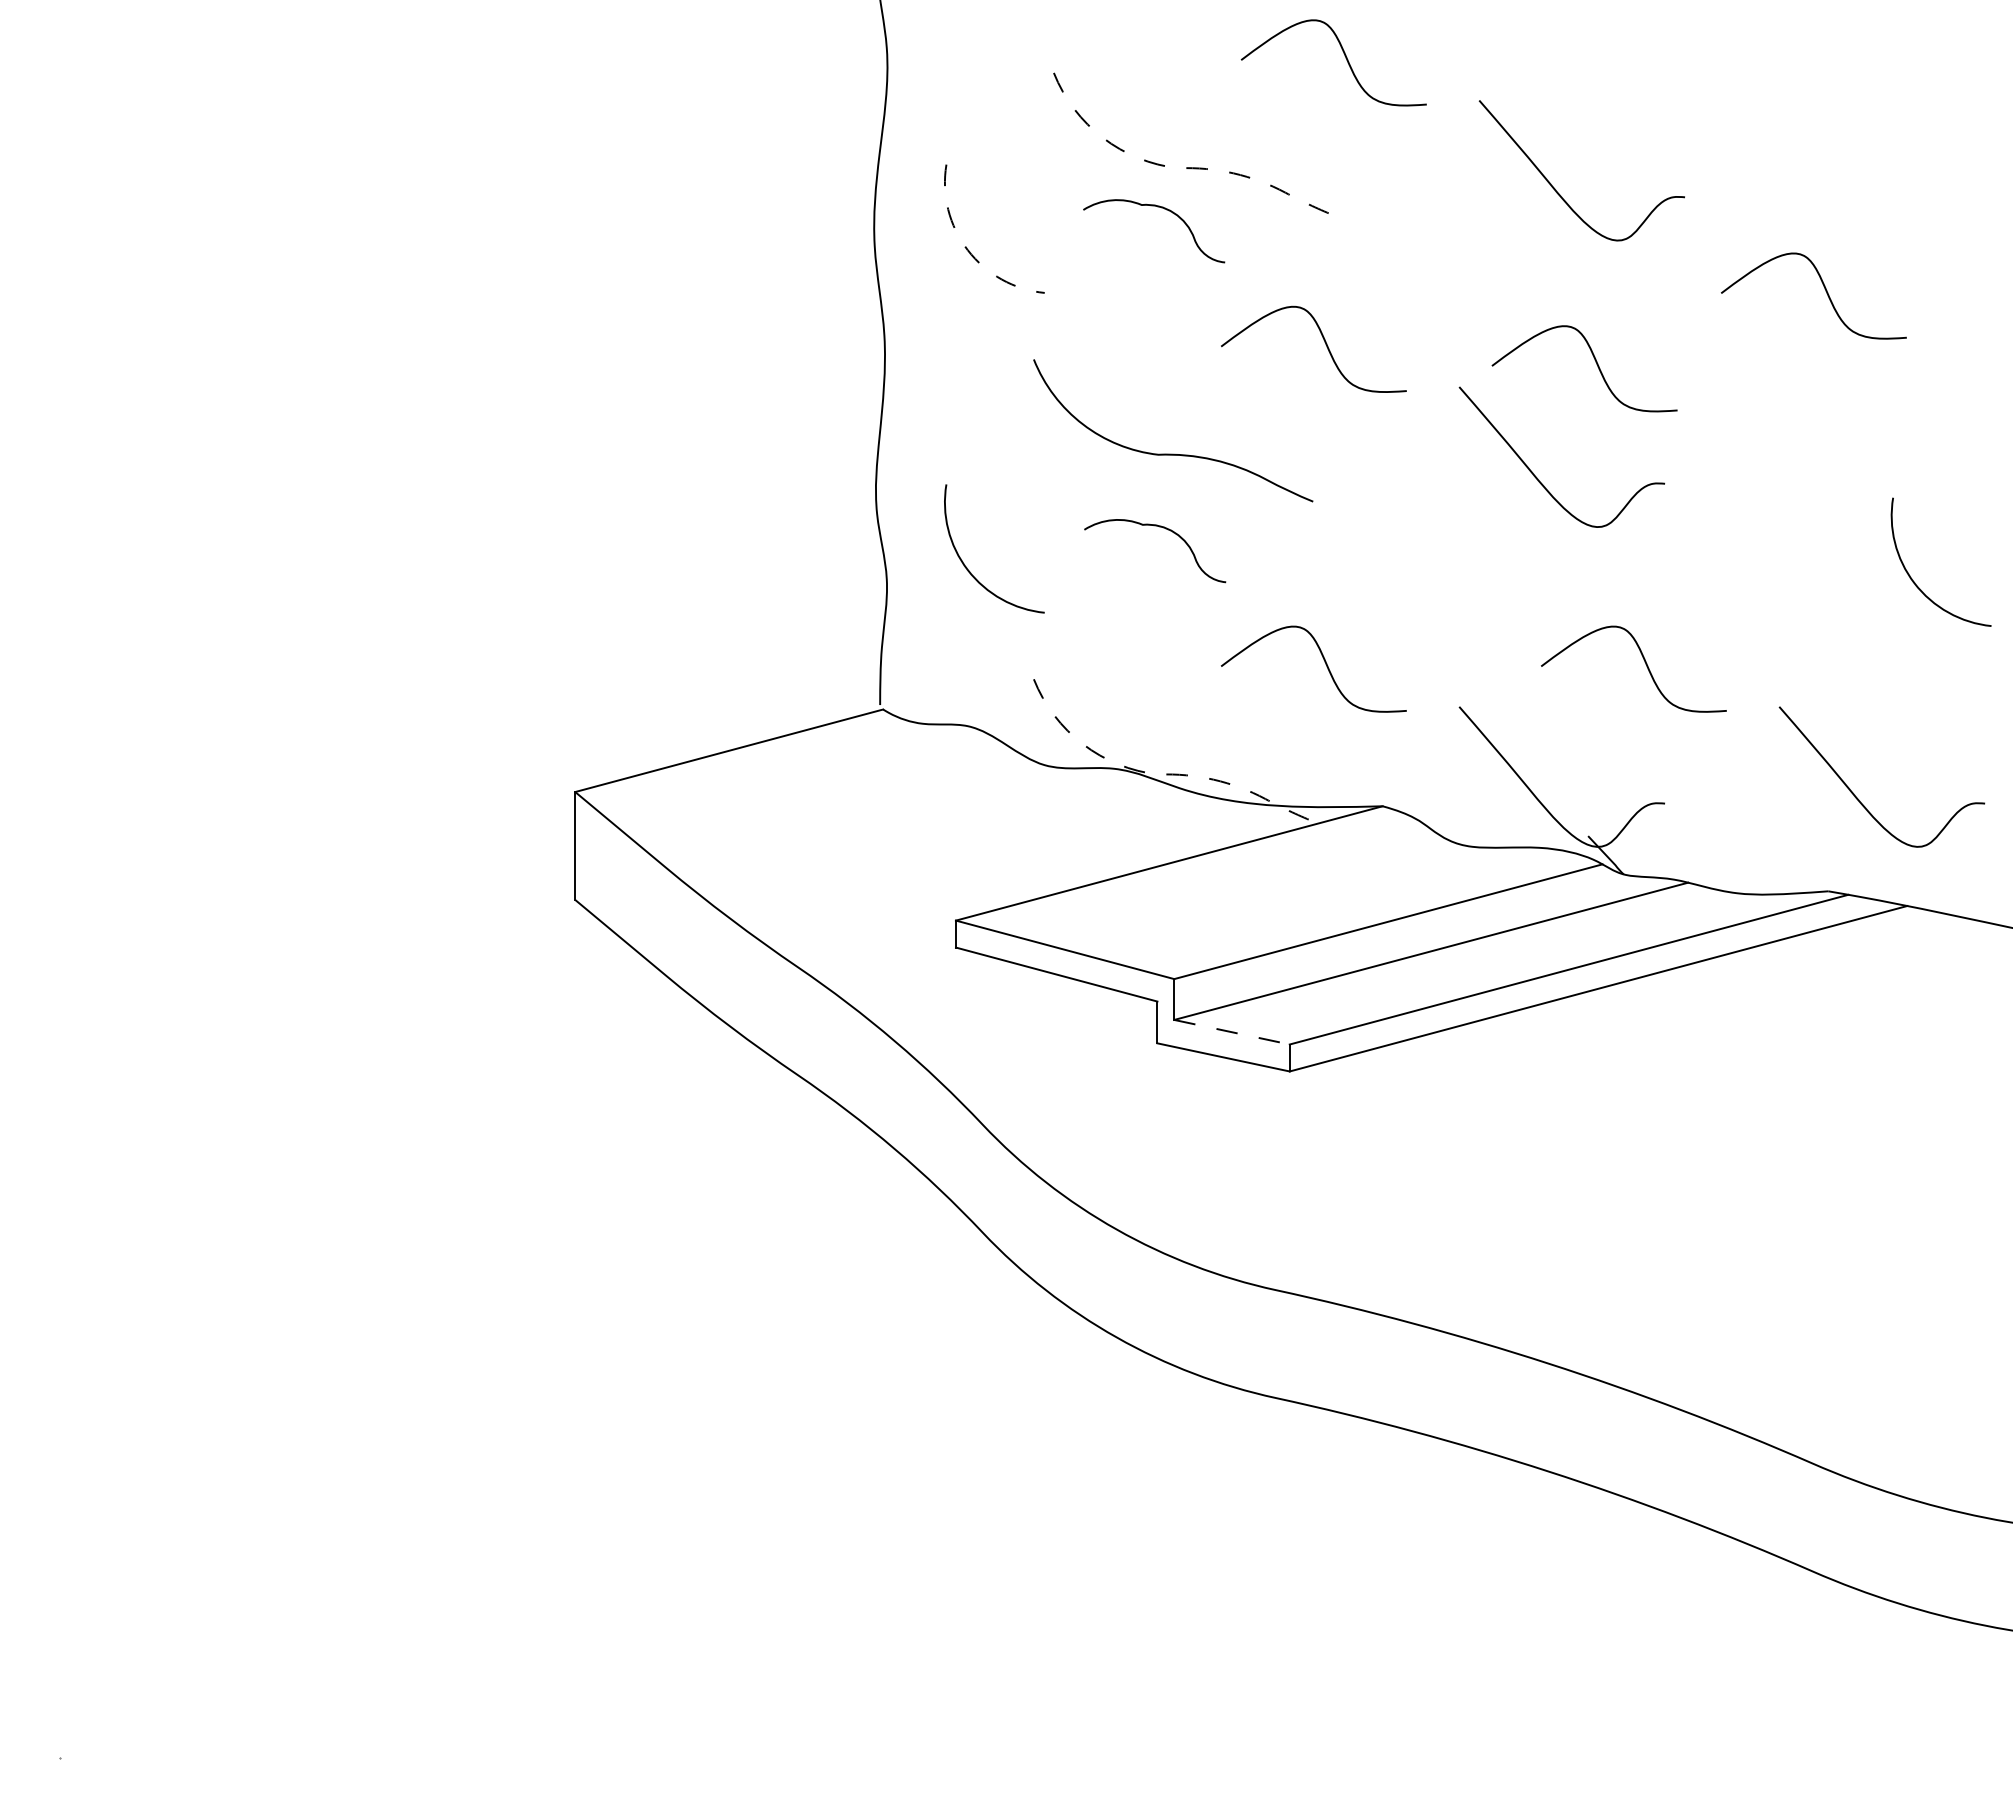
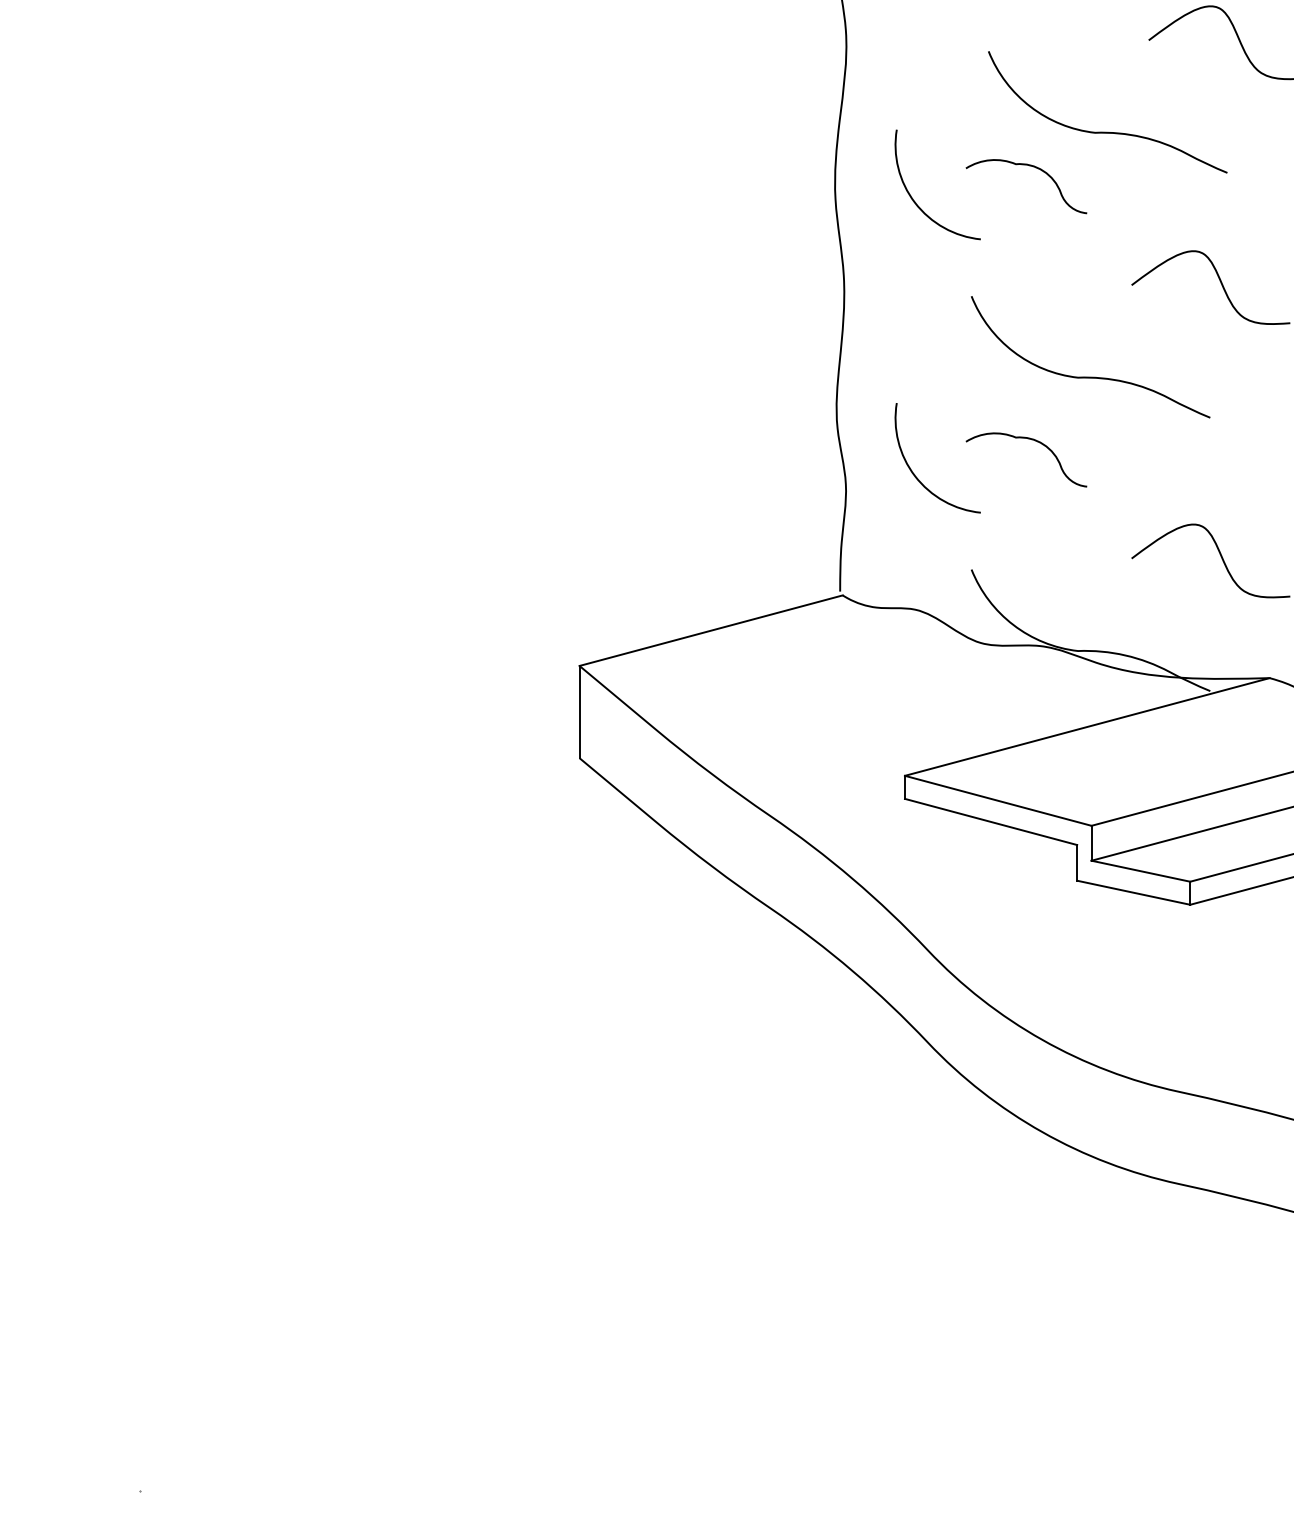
line: (1173, 167) -> (1090, 132), dashed -> solid
curve: (1161, 208) -> (1032, 167), moved
line: (967, 250) -> (914, 203), dashed -> solid
curve: (1165, 529) -> (1035, 441), moved
line: (1153, 773) -> (1073, 650), dashed -> solid
line: (1232, 1032) -> (1141, 871), dashed -> solid

